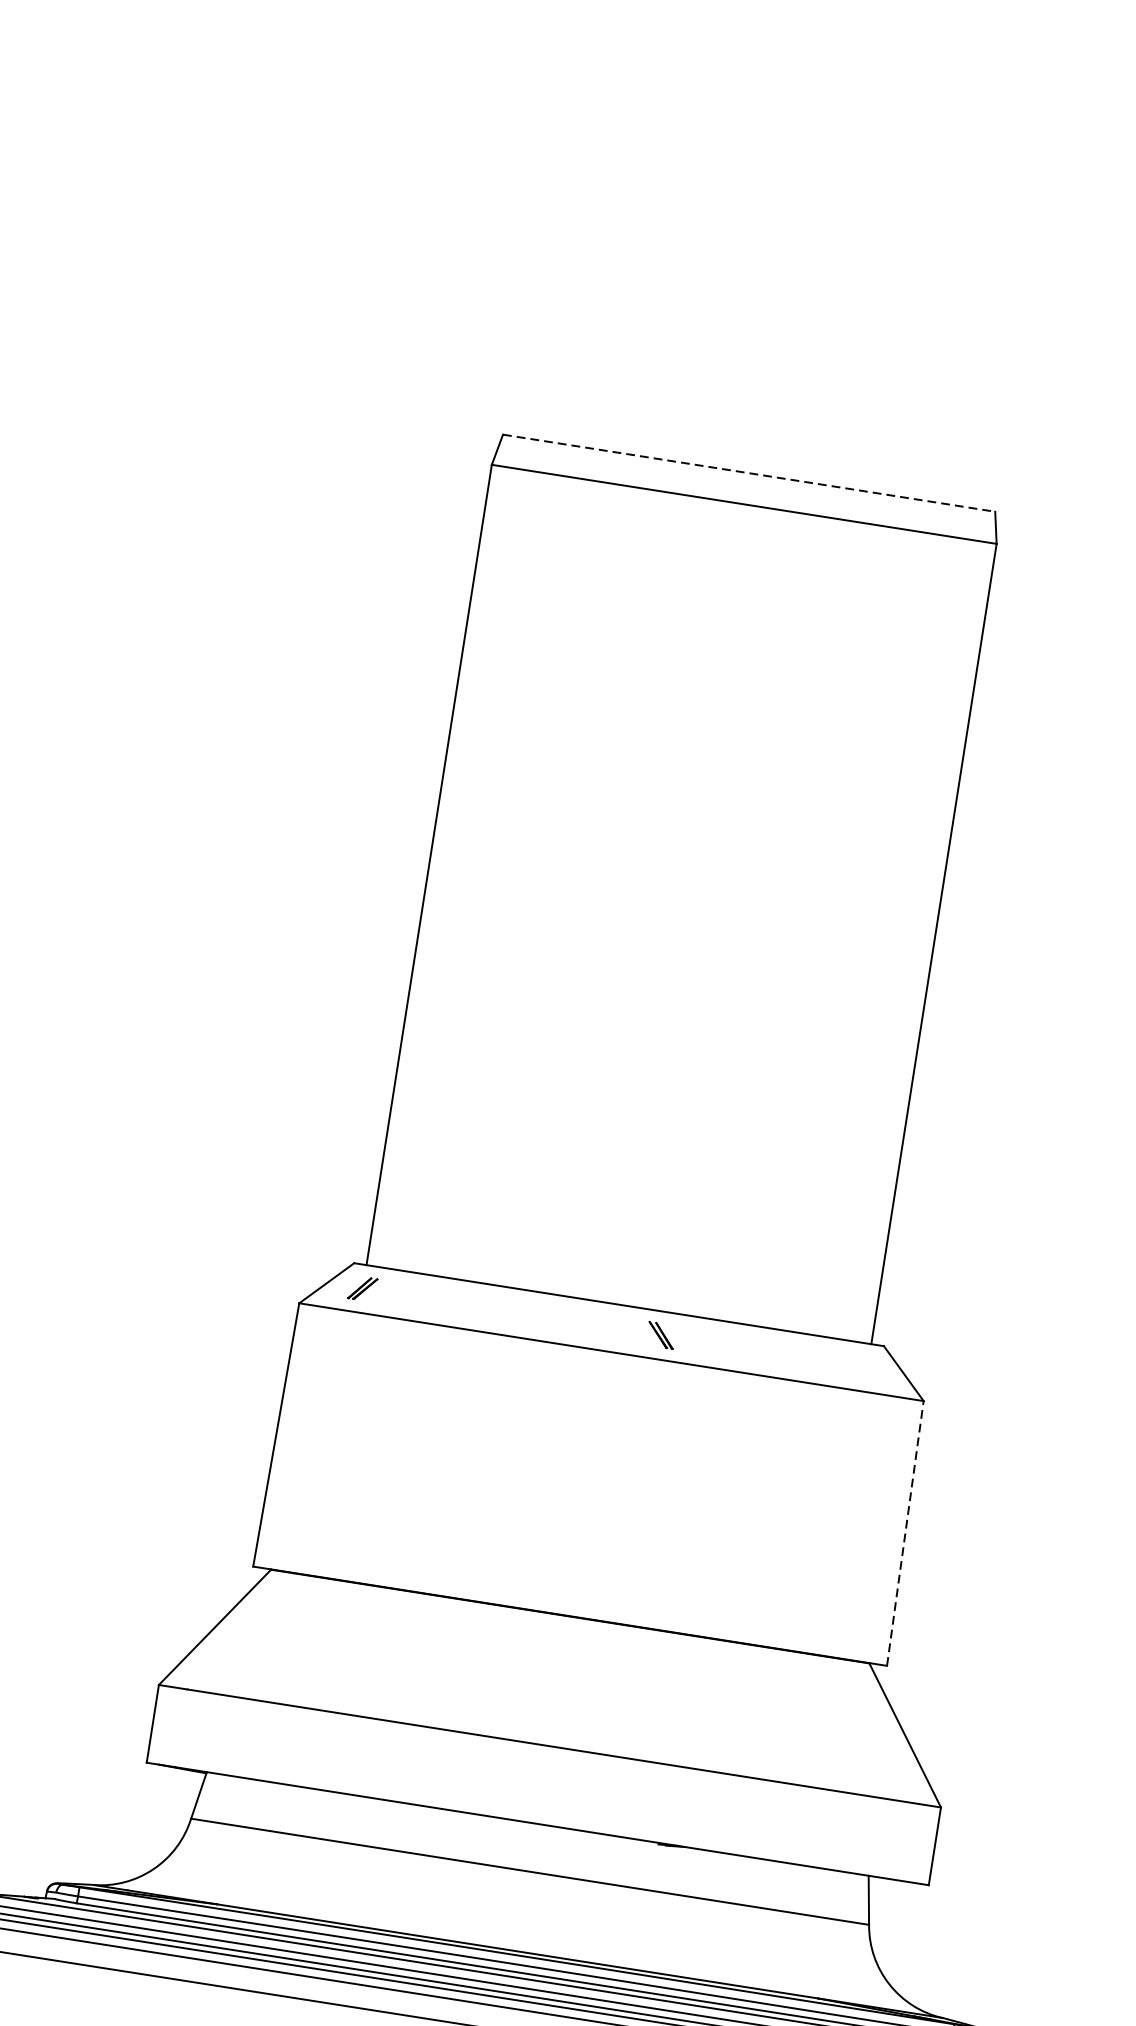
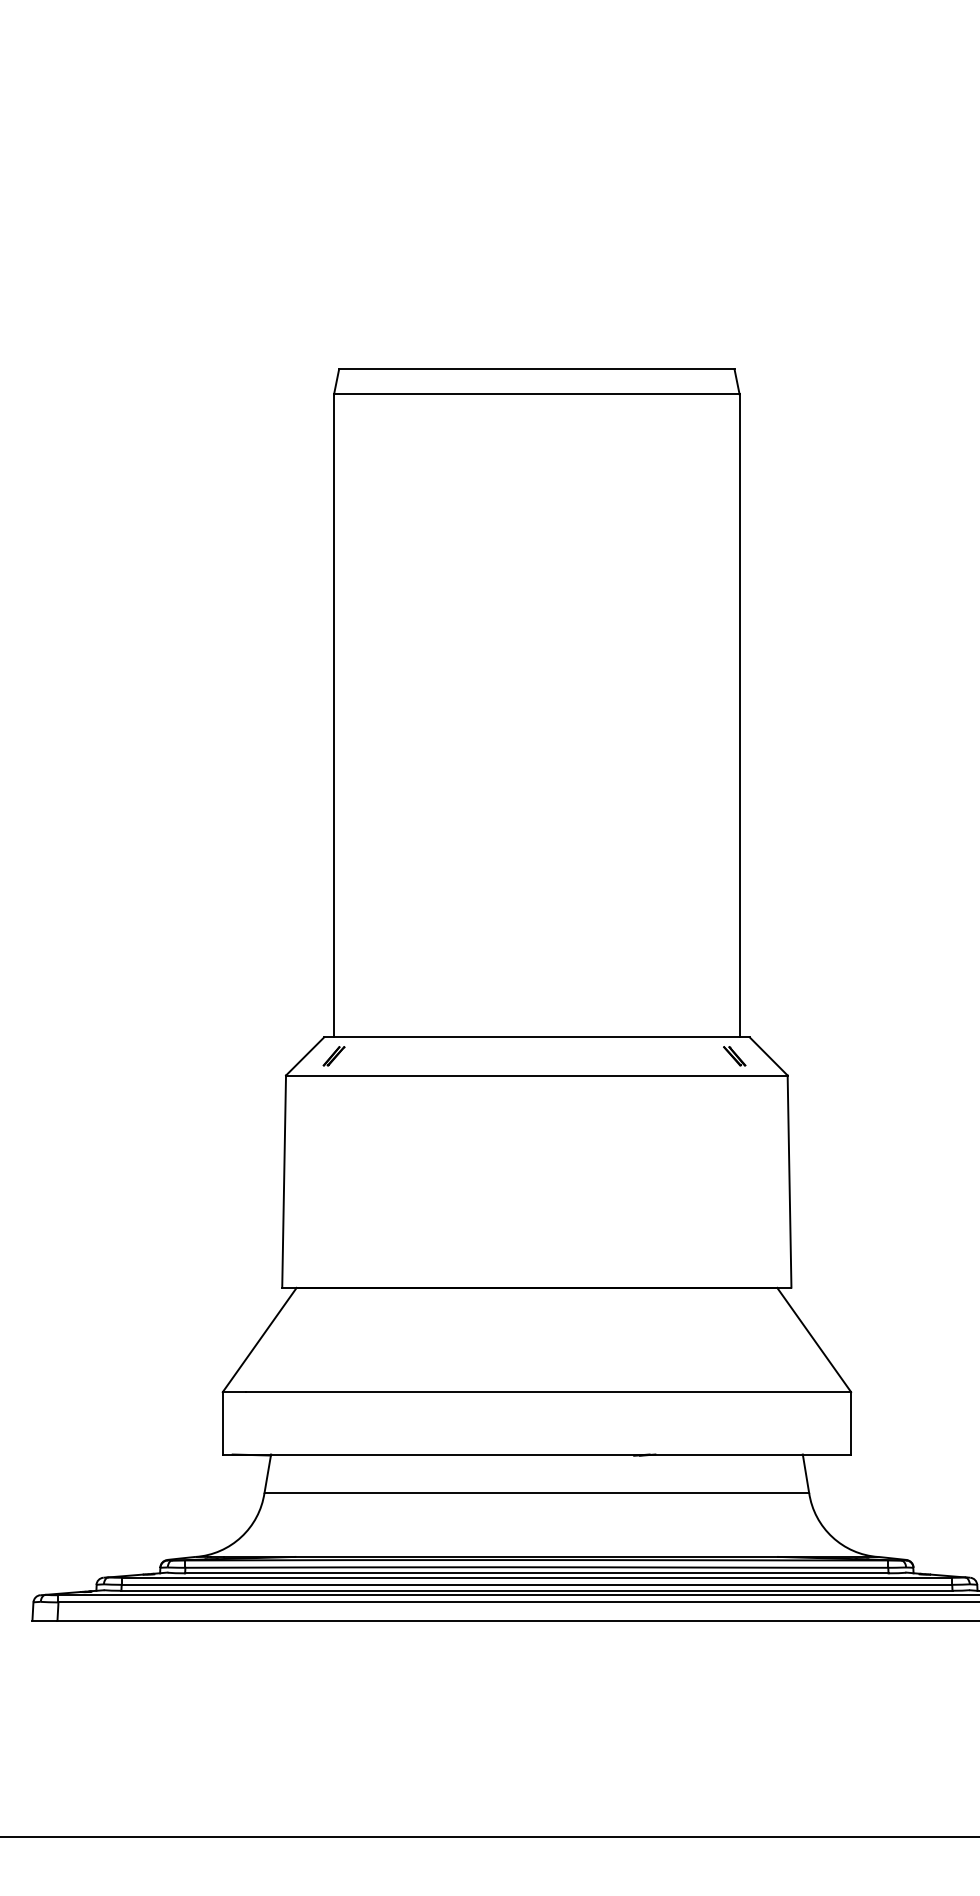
line: (748, 473) -> (536, 369), dashed -> solid
part: (660, 1335) -> (734, 1056), moved
line: (905, 1533) -> (789, 1181), dashed -> solid

